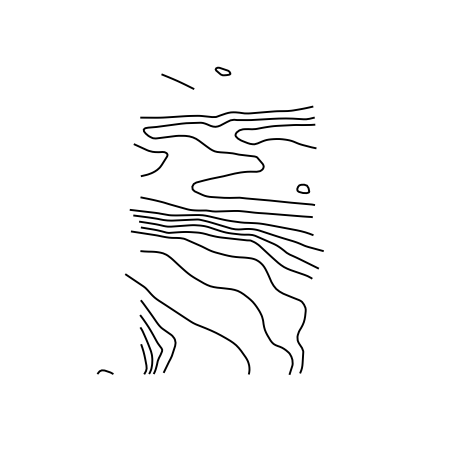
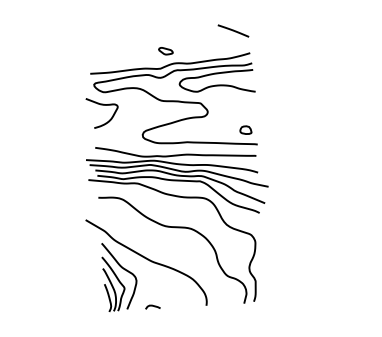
part: (222, 71) -> (165, 51), moved
line: (177, 81) -> (233, 30), moved
curve: (104, 371) -> (152, 306), moved

